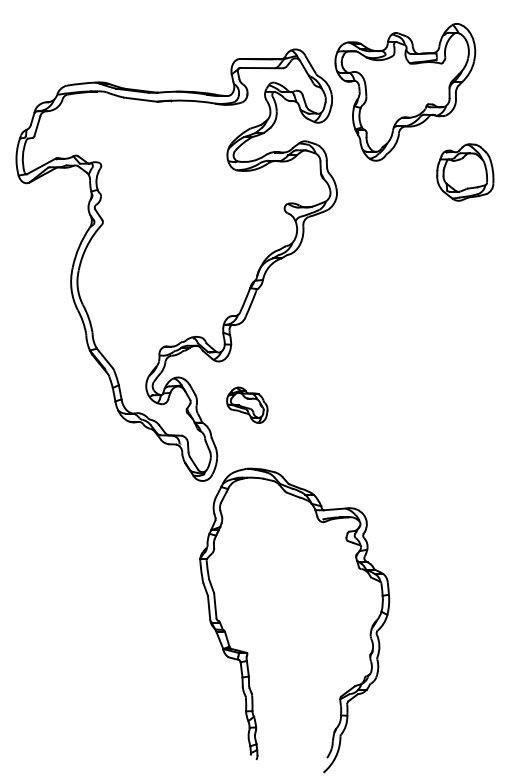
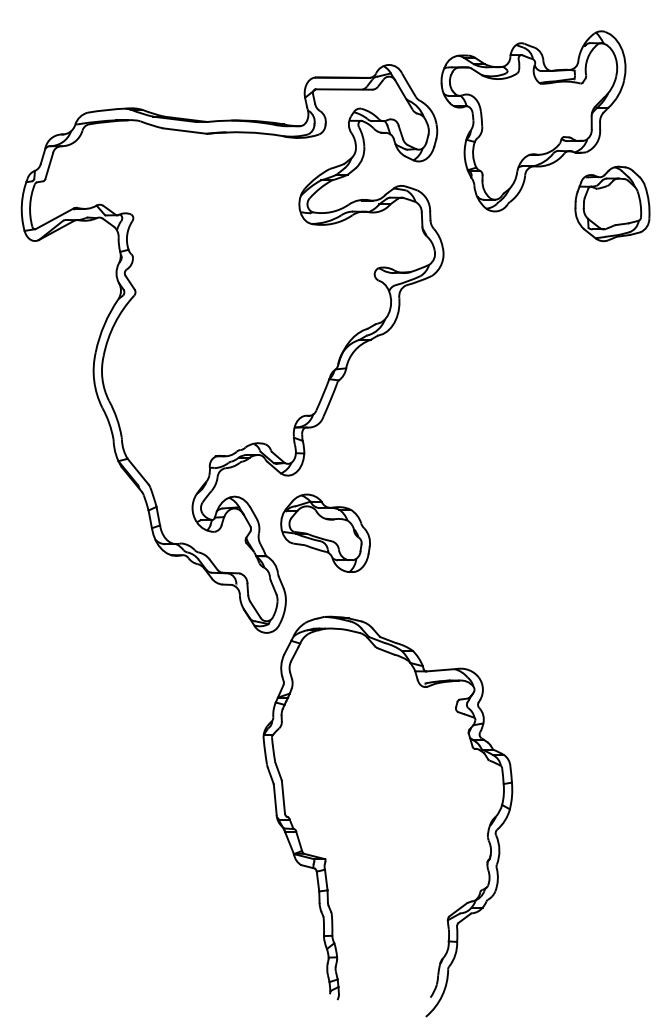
part: (465, 172) -> (612, 203), moved
part: (247, 404) -> (325, 532), size x1.67

